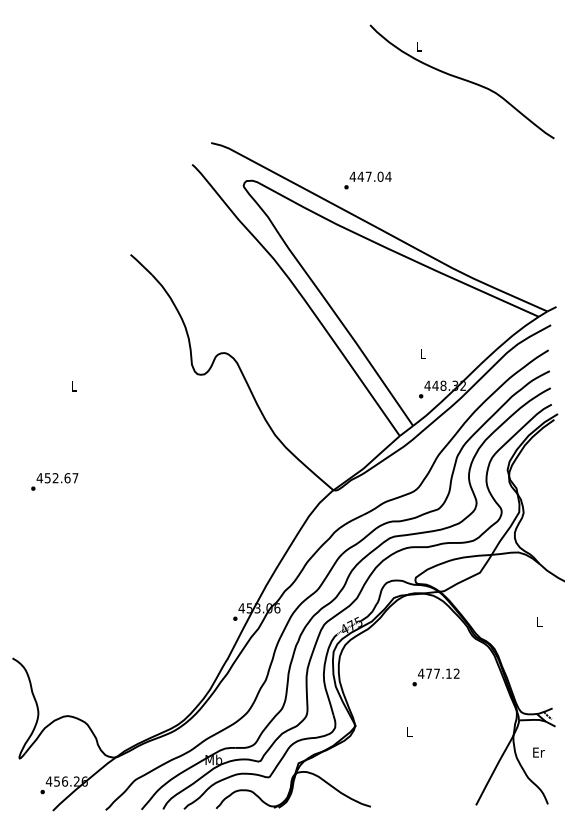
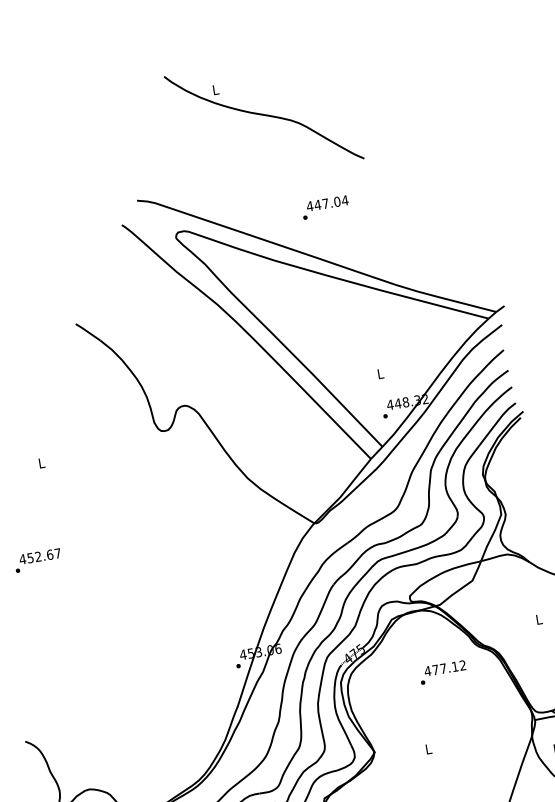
part: (461, 81) -> (263, 117), moved
text: (367, 180) -> (325, 207), moved
text: (435, 677) -> (442, 672), moved

